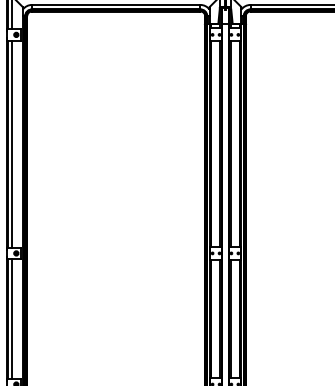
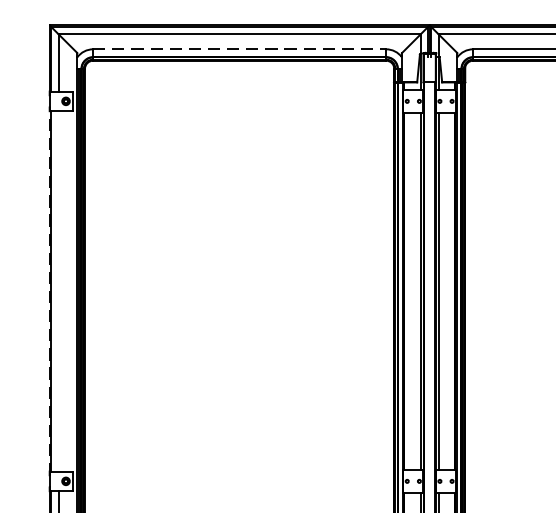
line: (116, 4) -> (240, 48), solid -> dashed
line: (12, 143) -> (59, 290), removed
line: (6, 144) -> (48, 291), solid -> dashed

